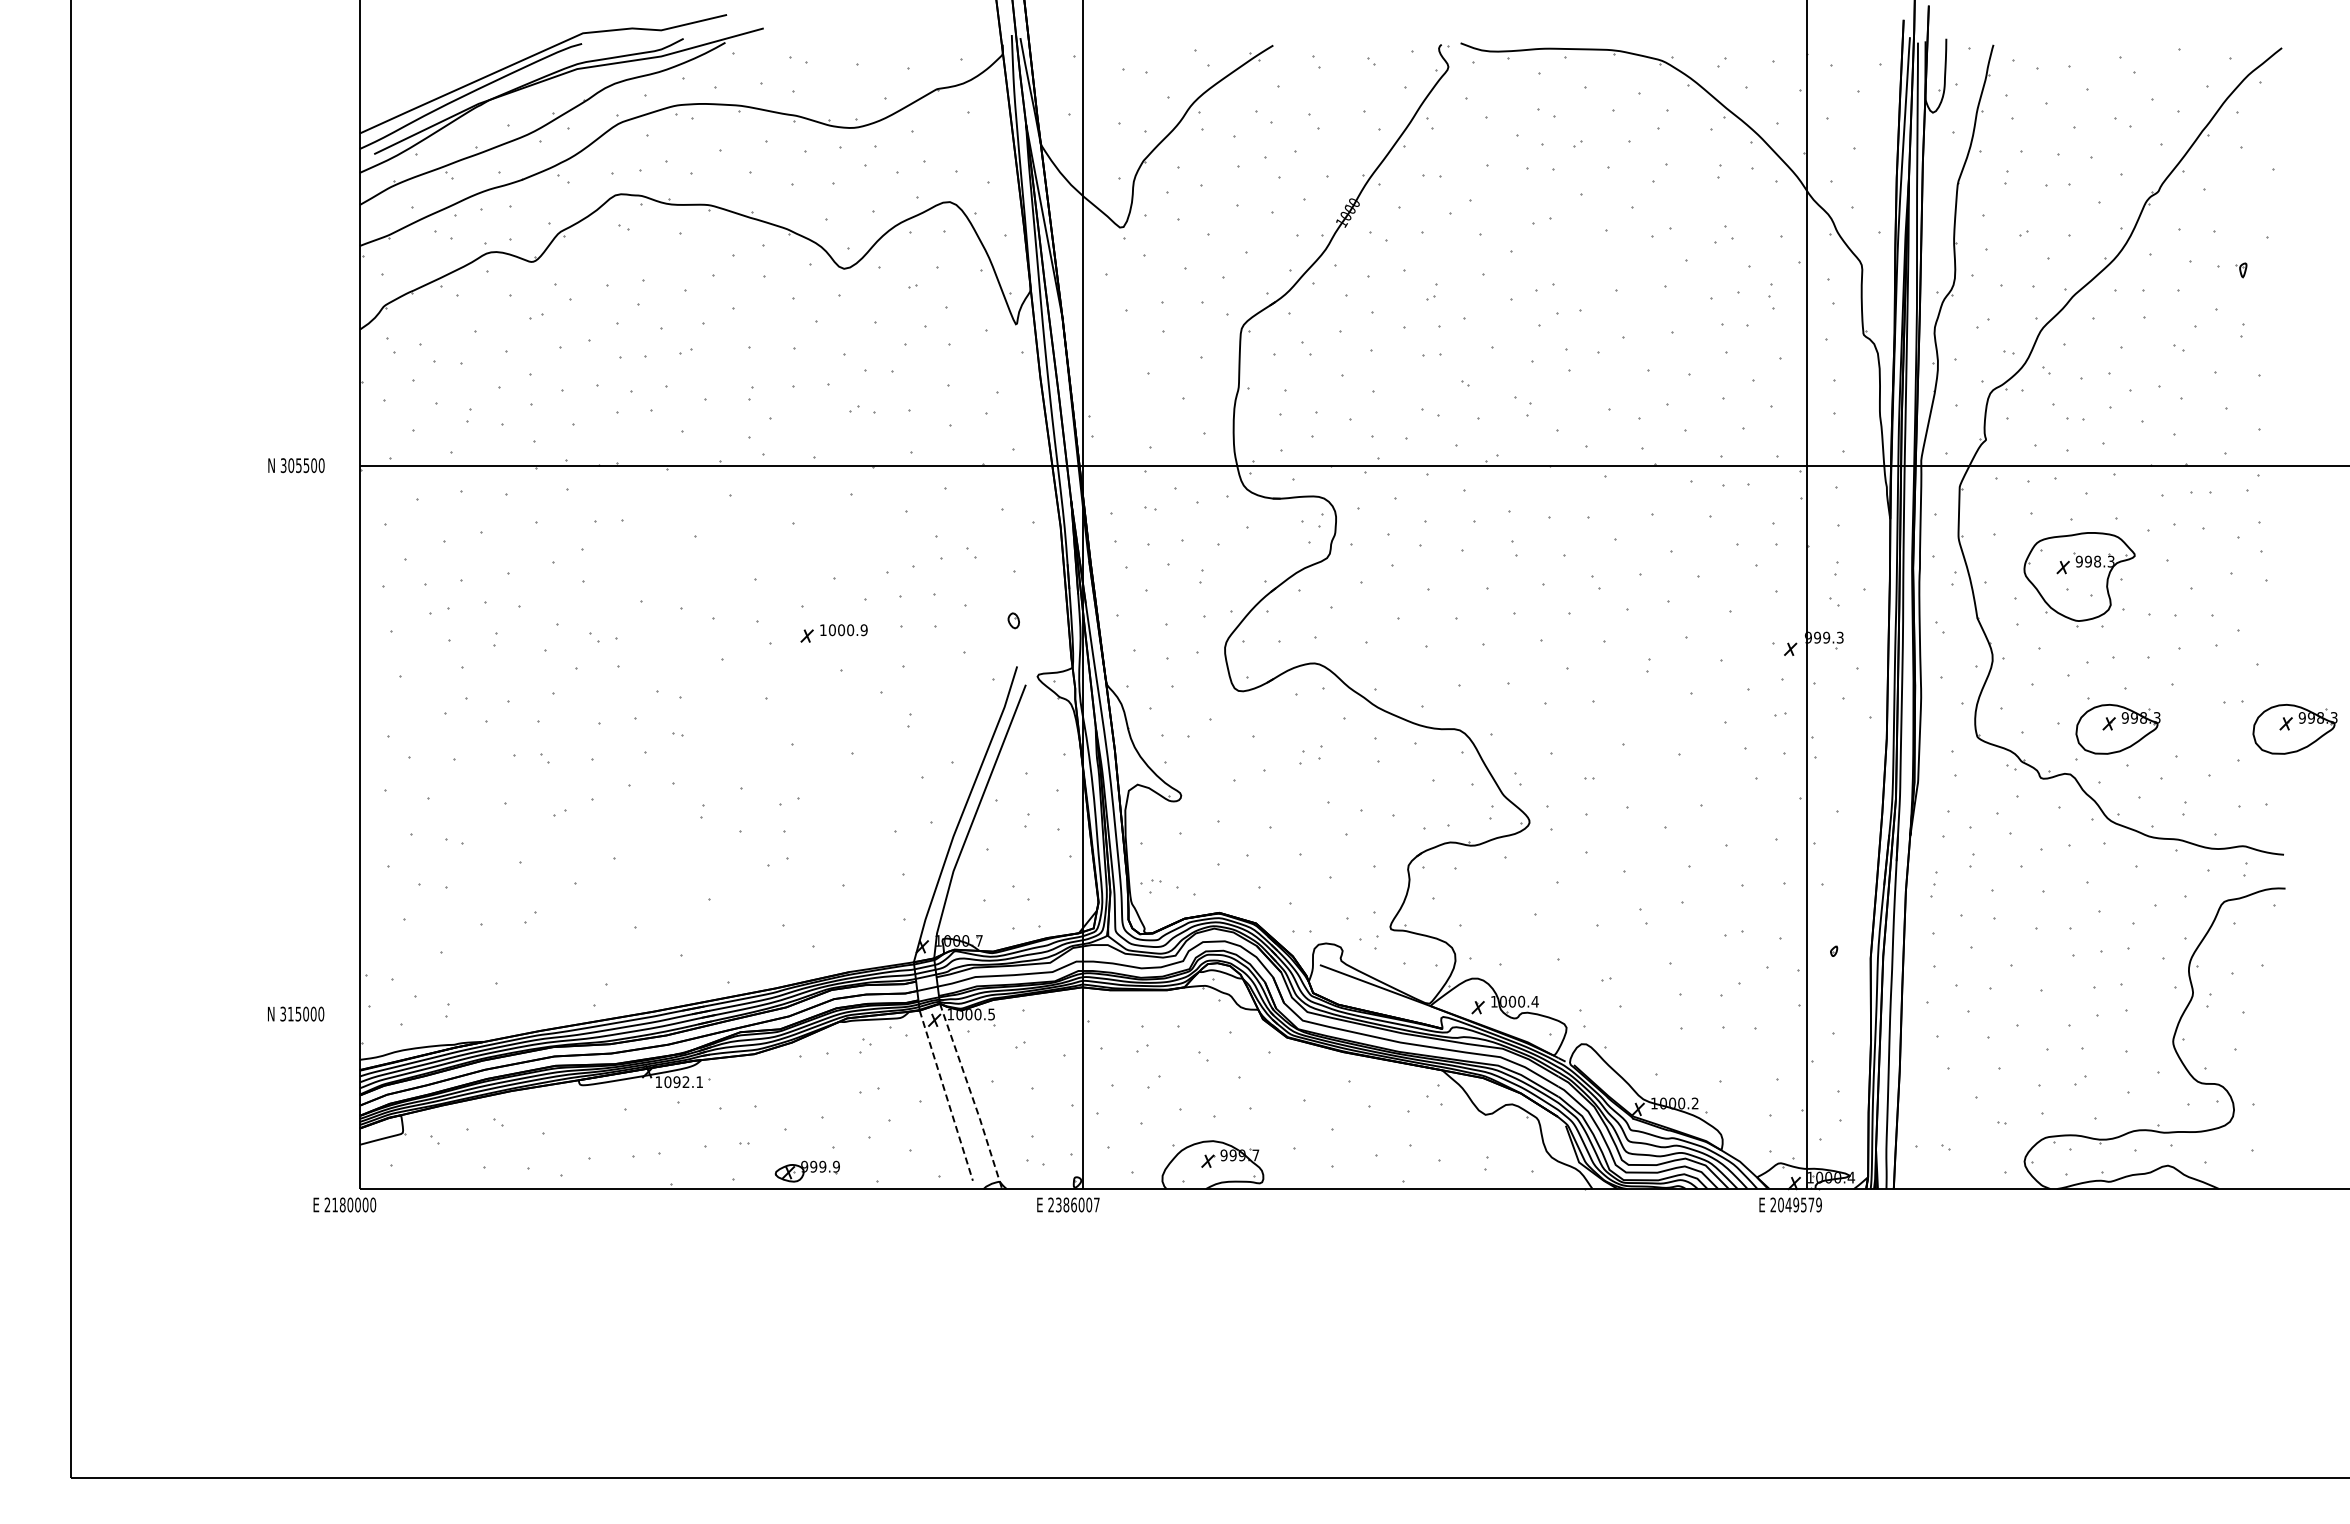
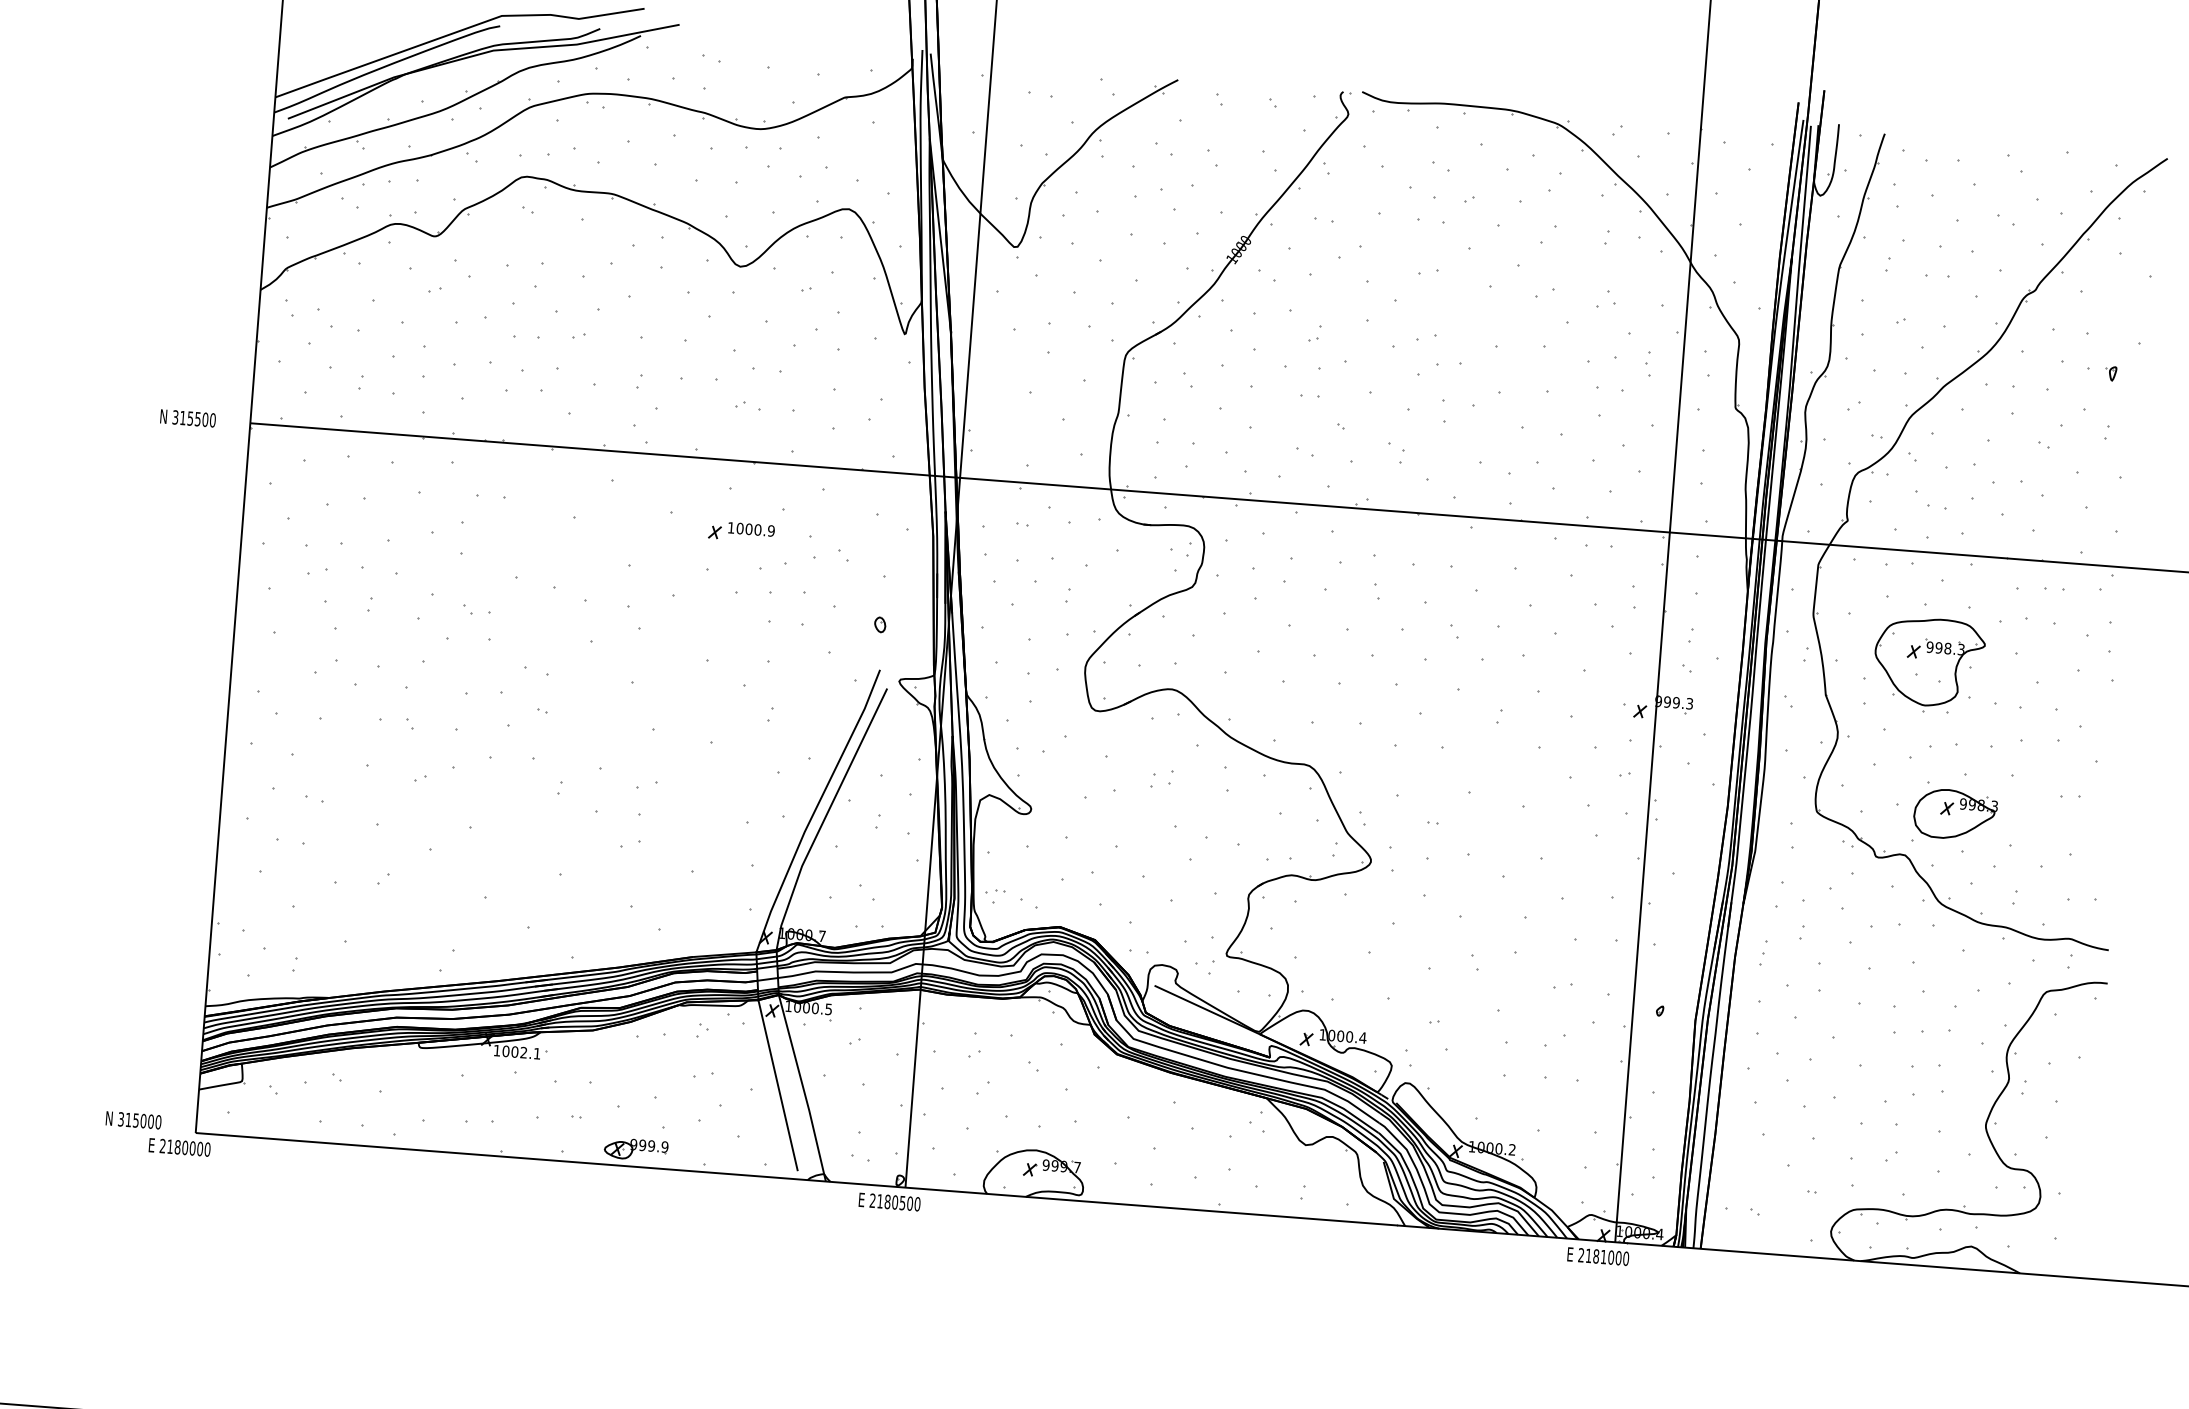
text: (291, 465) -> (183, 417), 305500 -> 315500
part: (833, 633) -> (740, 531), moved
part: (2294, 729) -> (2128, 828), removed
text: (296, 1013) -> (134, 1119), moved
text: (676, 1082) -> (514, 1052), 1092.1 -> 1002.1
line: (946, 1096) -> (778, 1086), dashed -> solid
line: (972, 1096) -> (803, 1088), dashed -> solid
text: (1077, 1204) -> (898, 1202), 2386007 -> 2180500
text: (1799, 1204) -> (1606, 1256), 2049579 -> 2181000

